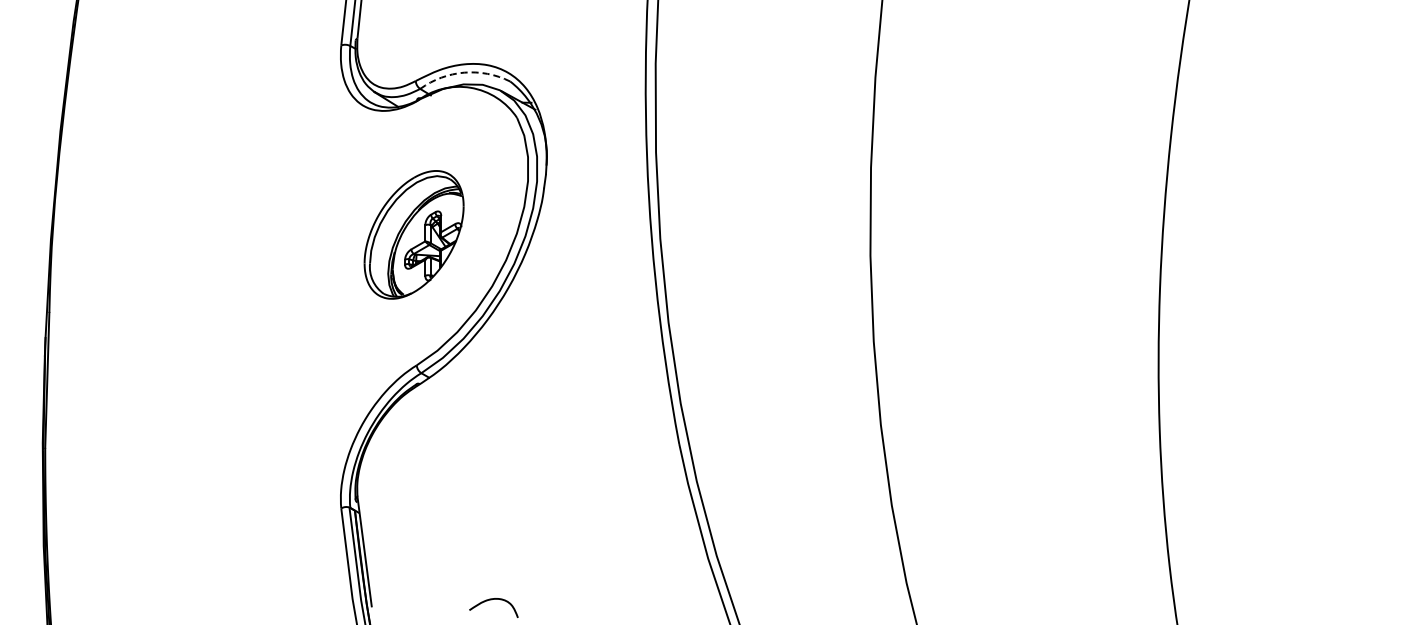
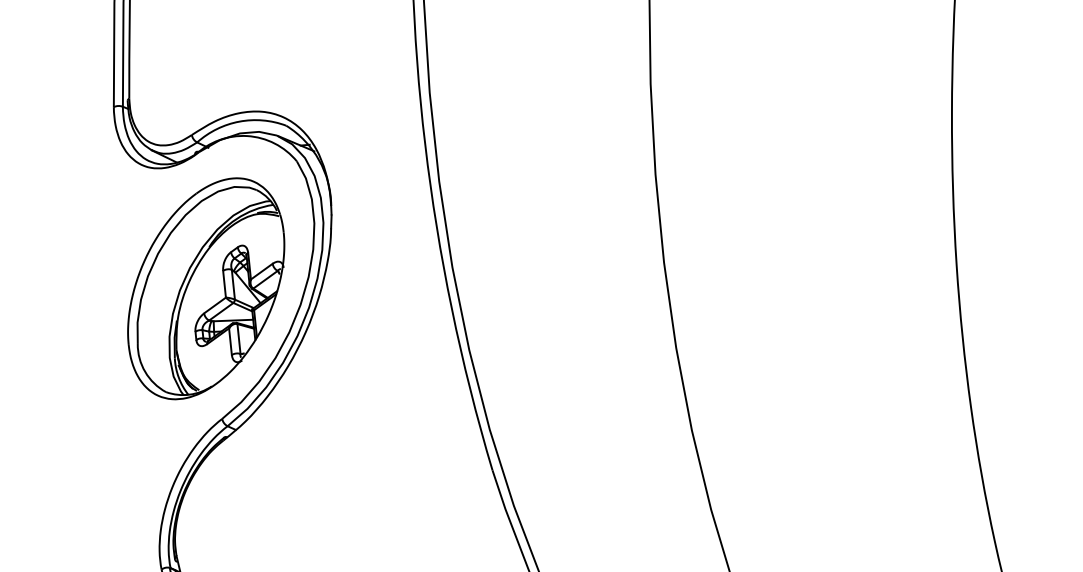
arc: (464, 72) -> (239, 121), dashed -> solid
part: (413, 234) -> (205, 288), size x1.67

